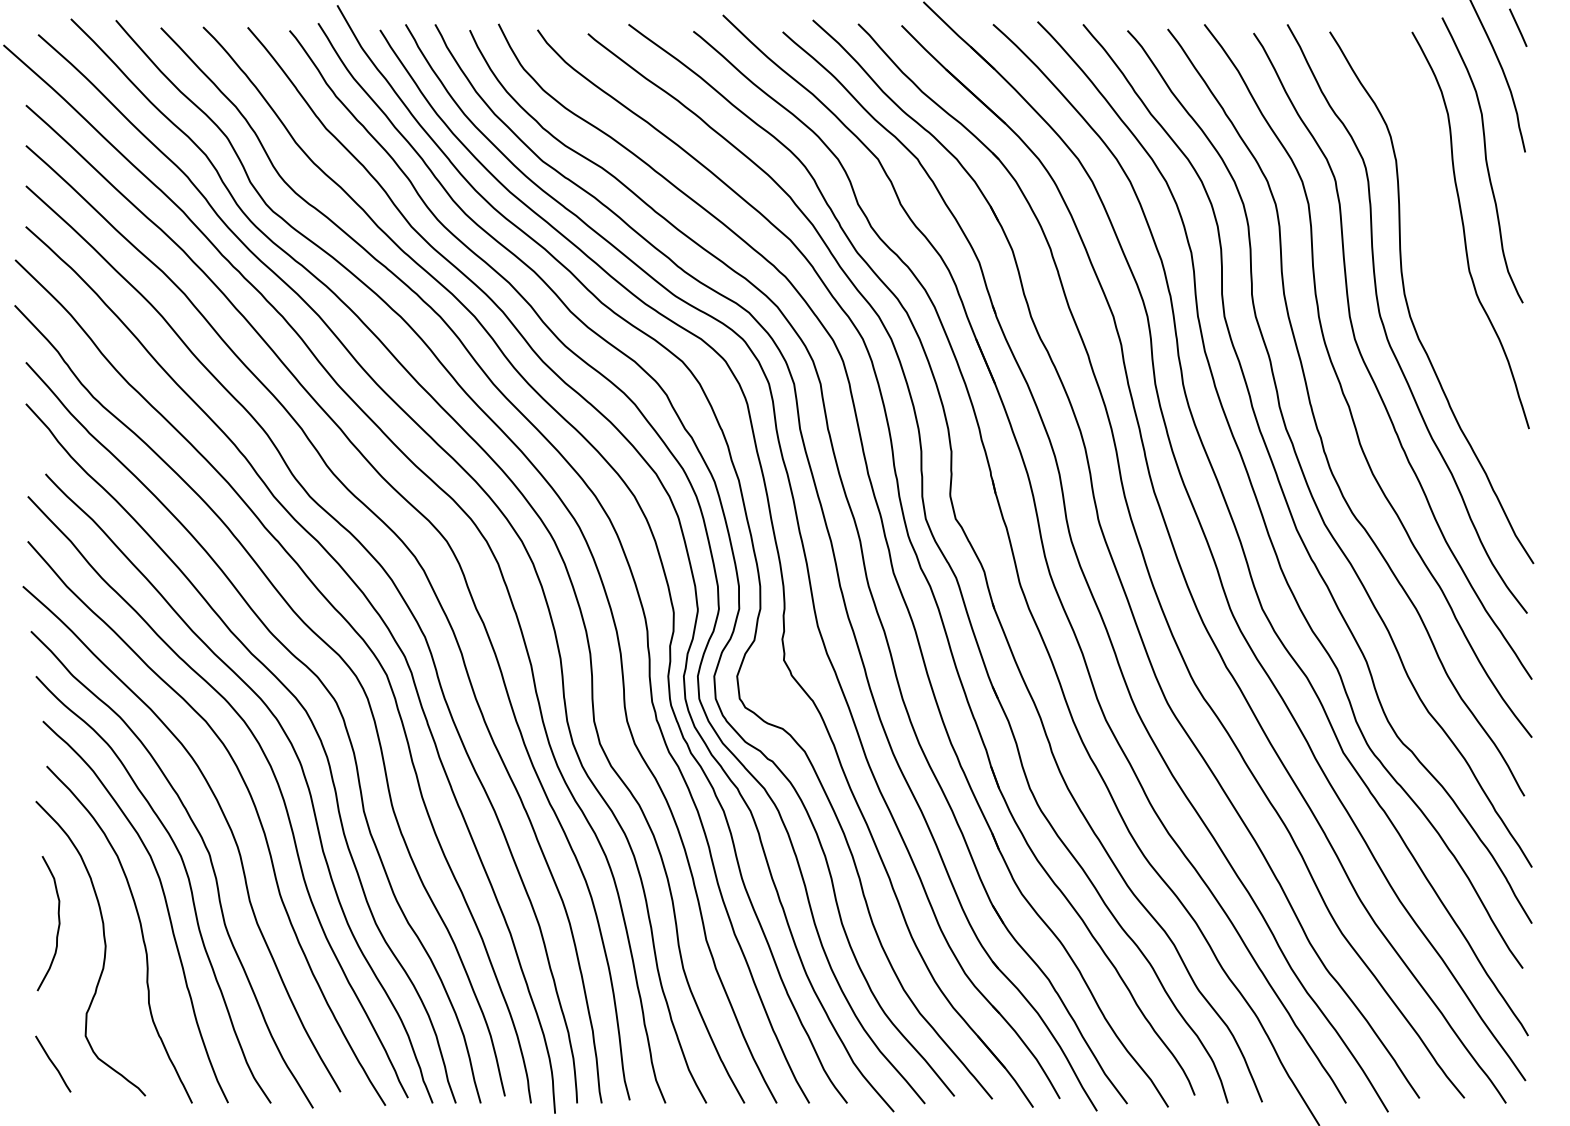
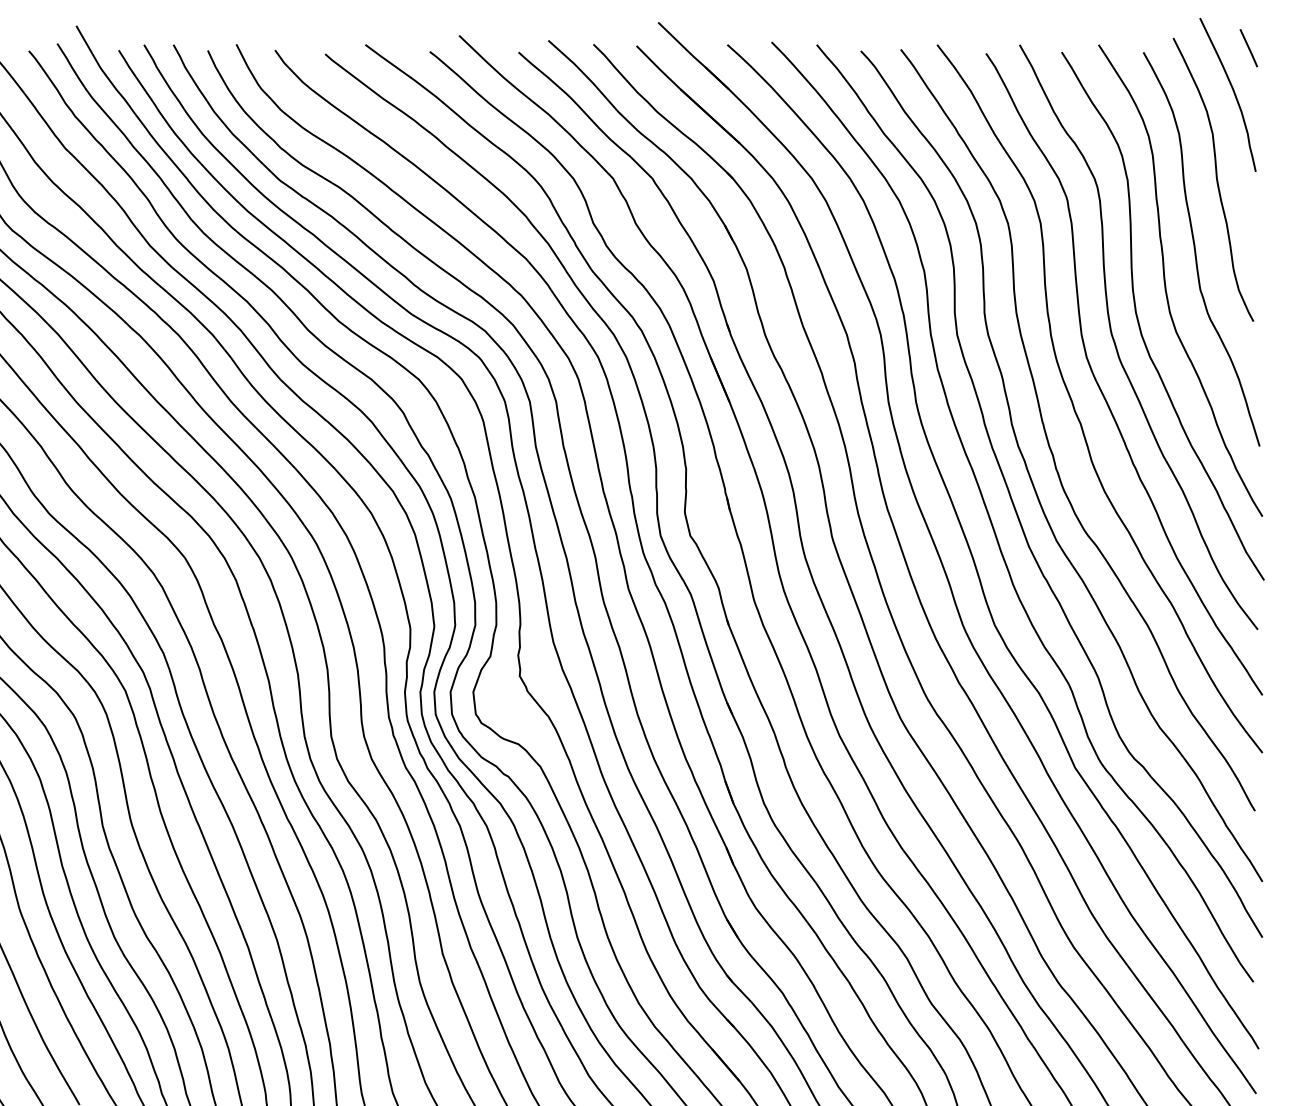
curve: (1434, 261) -> (1165, 280), added

